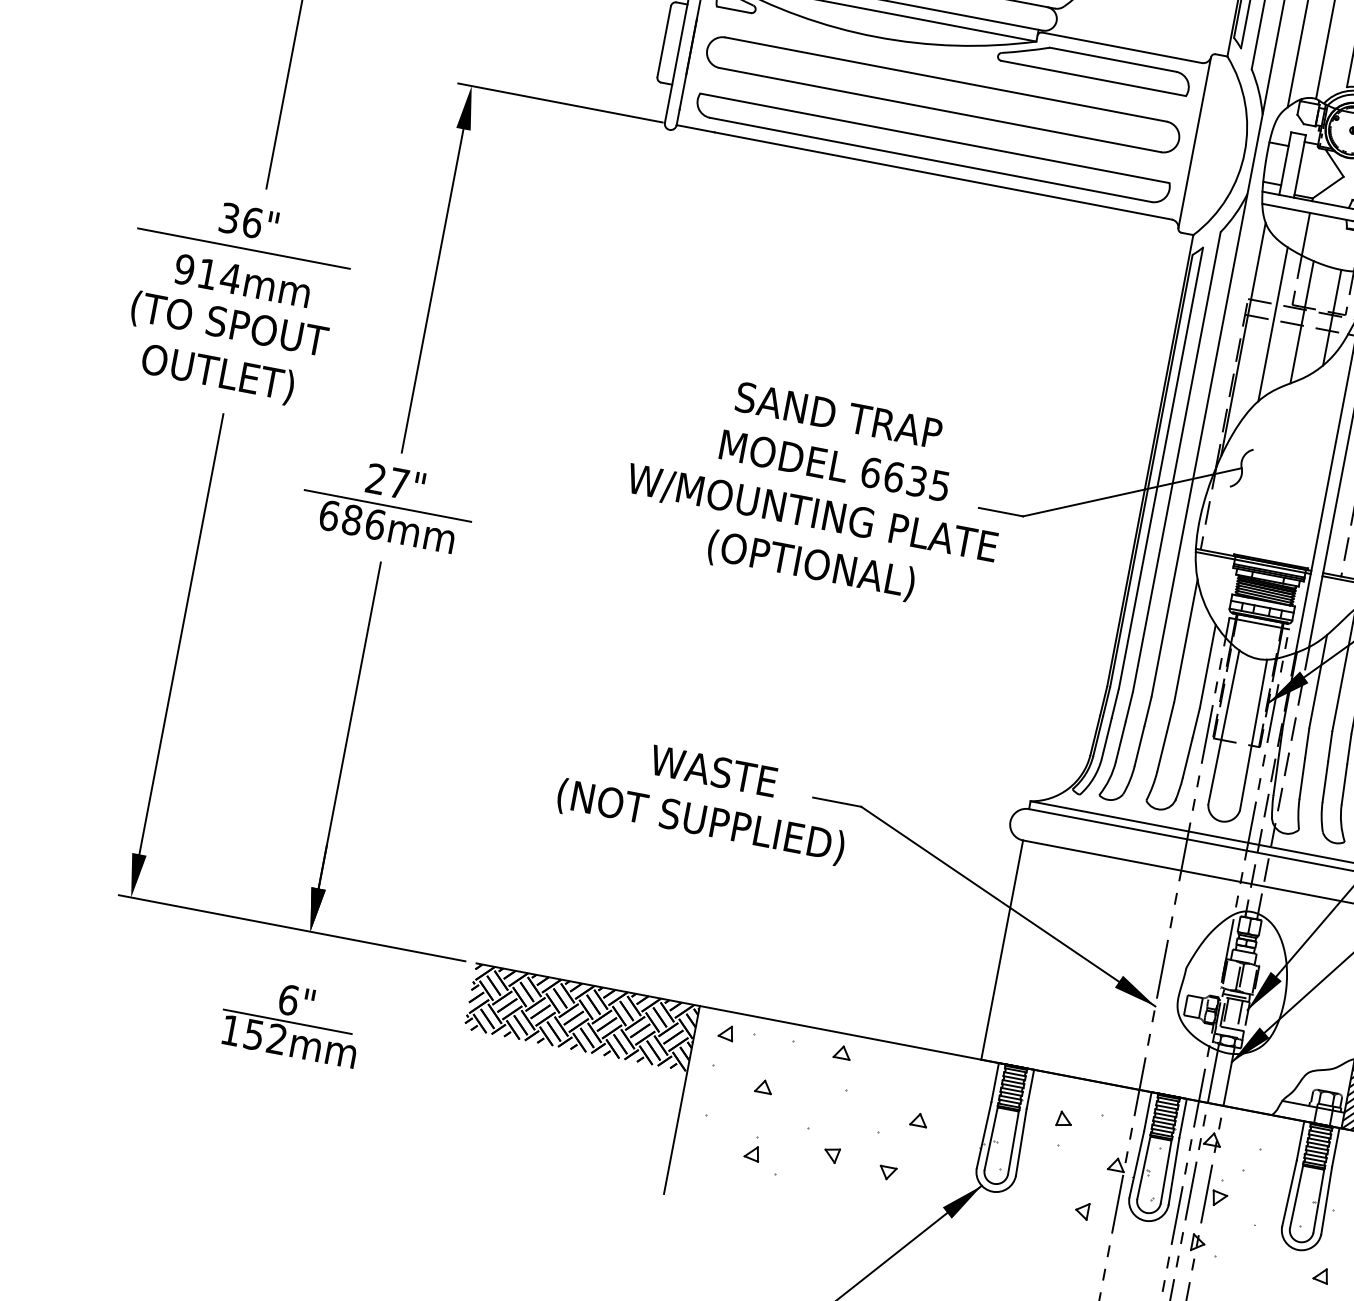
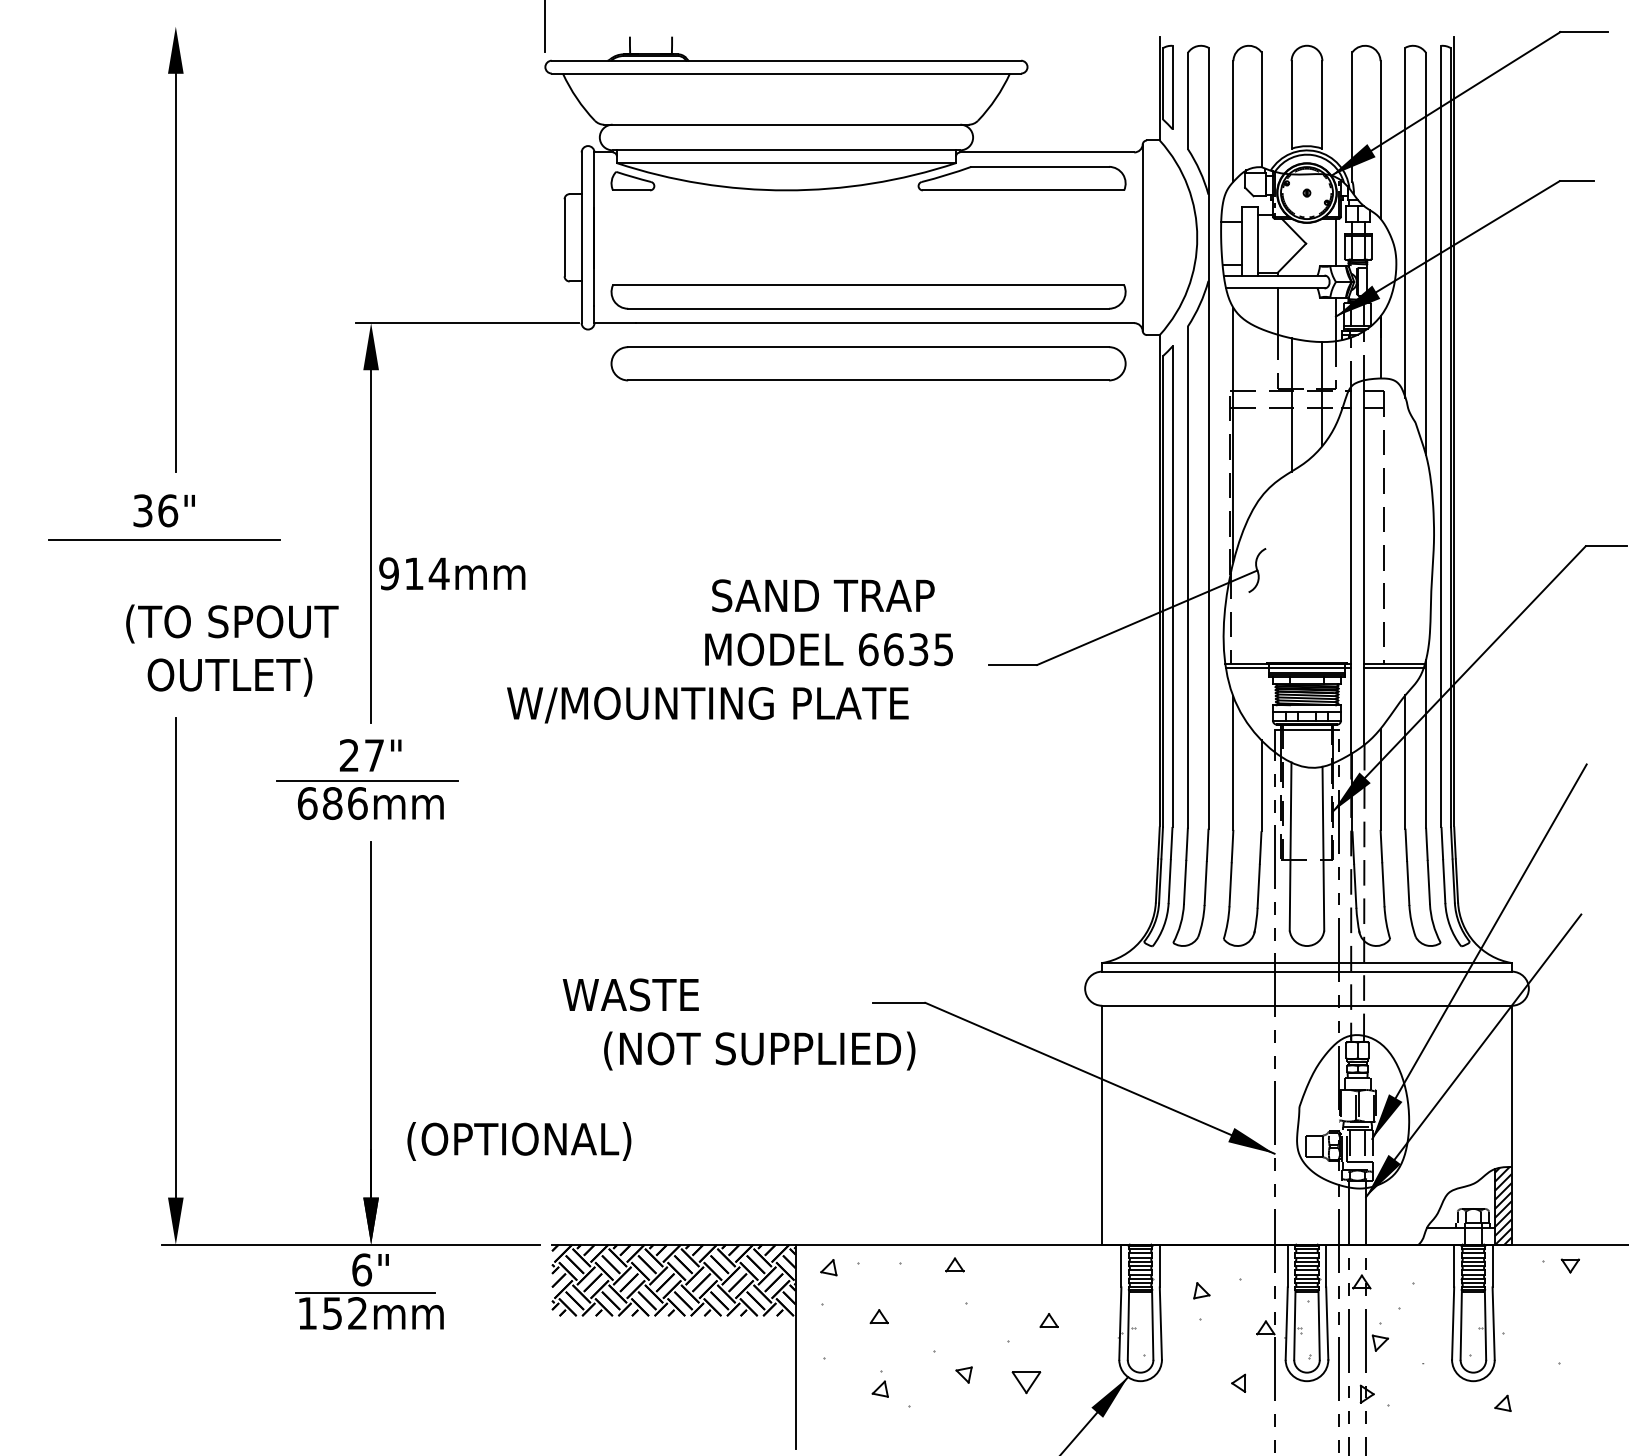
part: (943, 94) -> (868, 363), moved
text: (242, 280) -> (452, 573), moved
line: (1273, 323) -> (1261, 412), removed
text: (224, 350) -> (232, 650), moved
text: (811, 514) -> (707, 705), moved
text: (811, 565) -> (519, 1141), moved
text: (713, 770) -> (630, 994), moved
part: (291, 1021) -> (369, 1291), moved
part: (887, 1172) -> (1026, 1382), size x1.6

